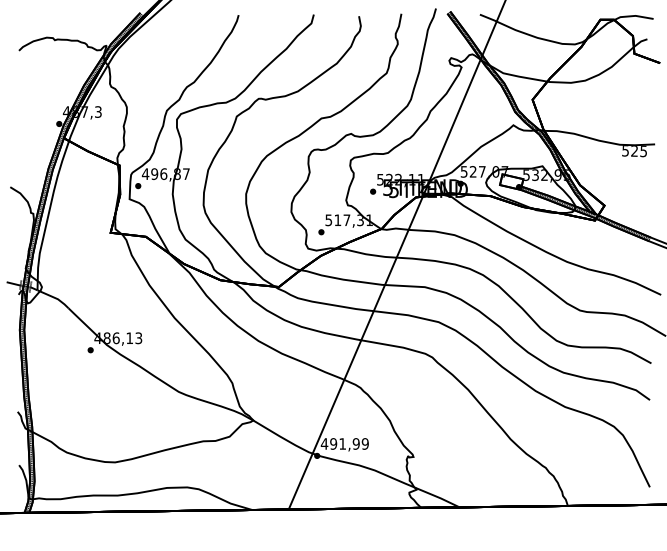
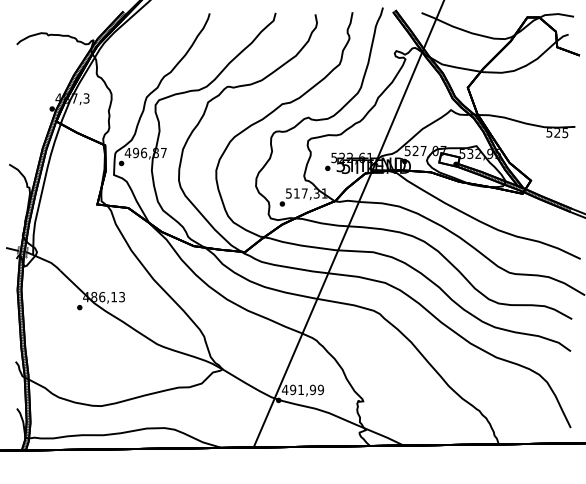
text: (412, 179) -> (362, 157), 522,11 -> 522,61

